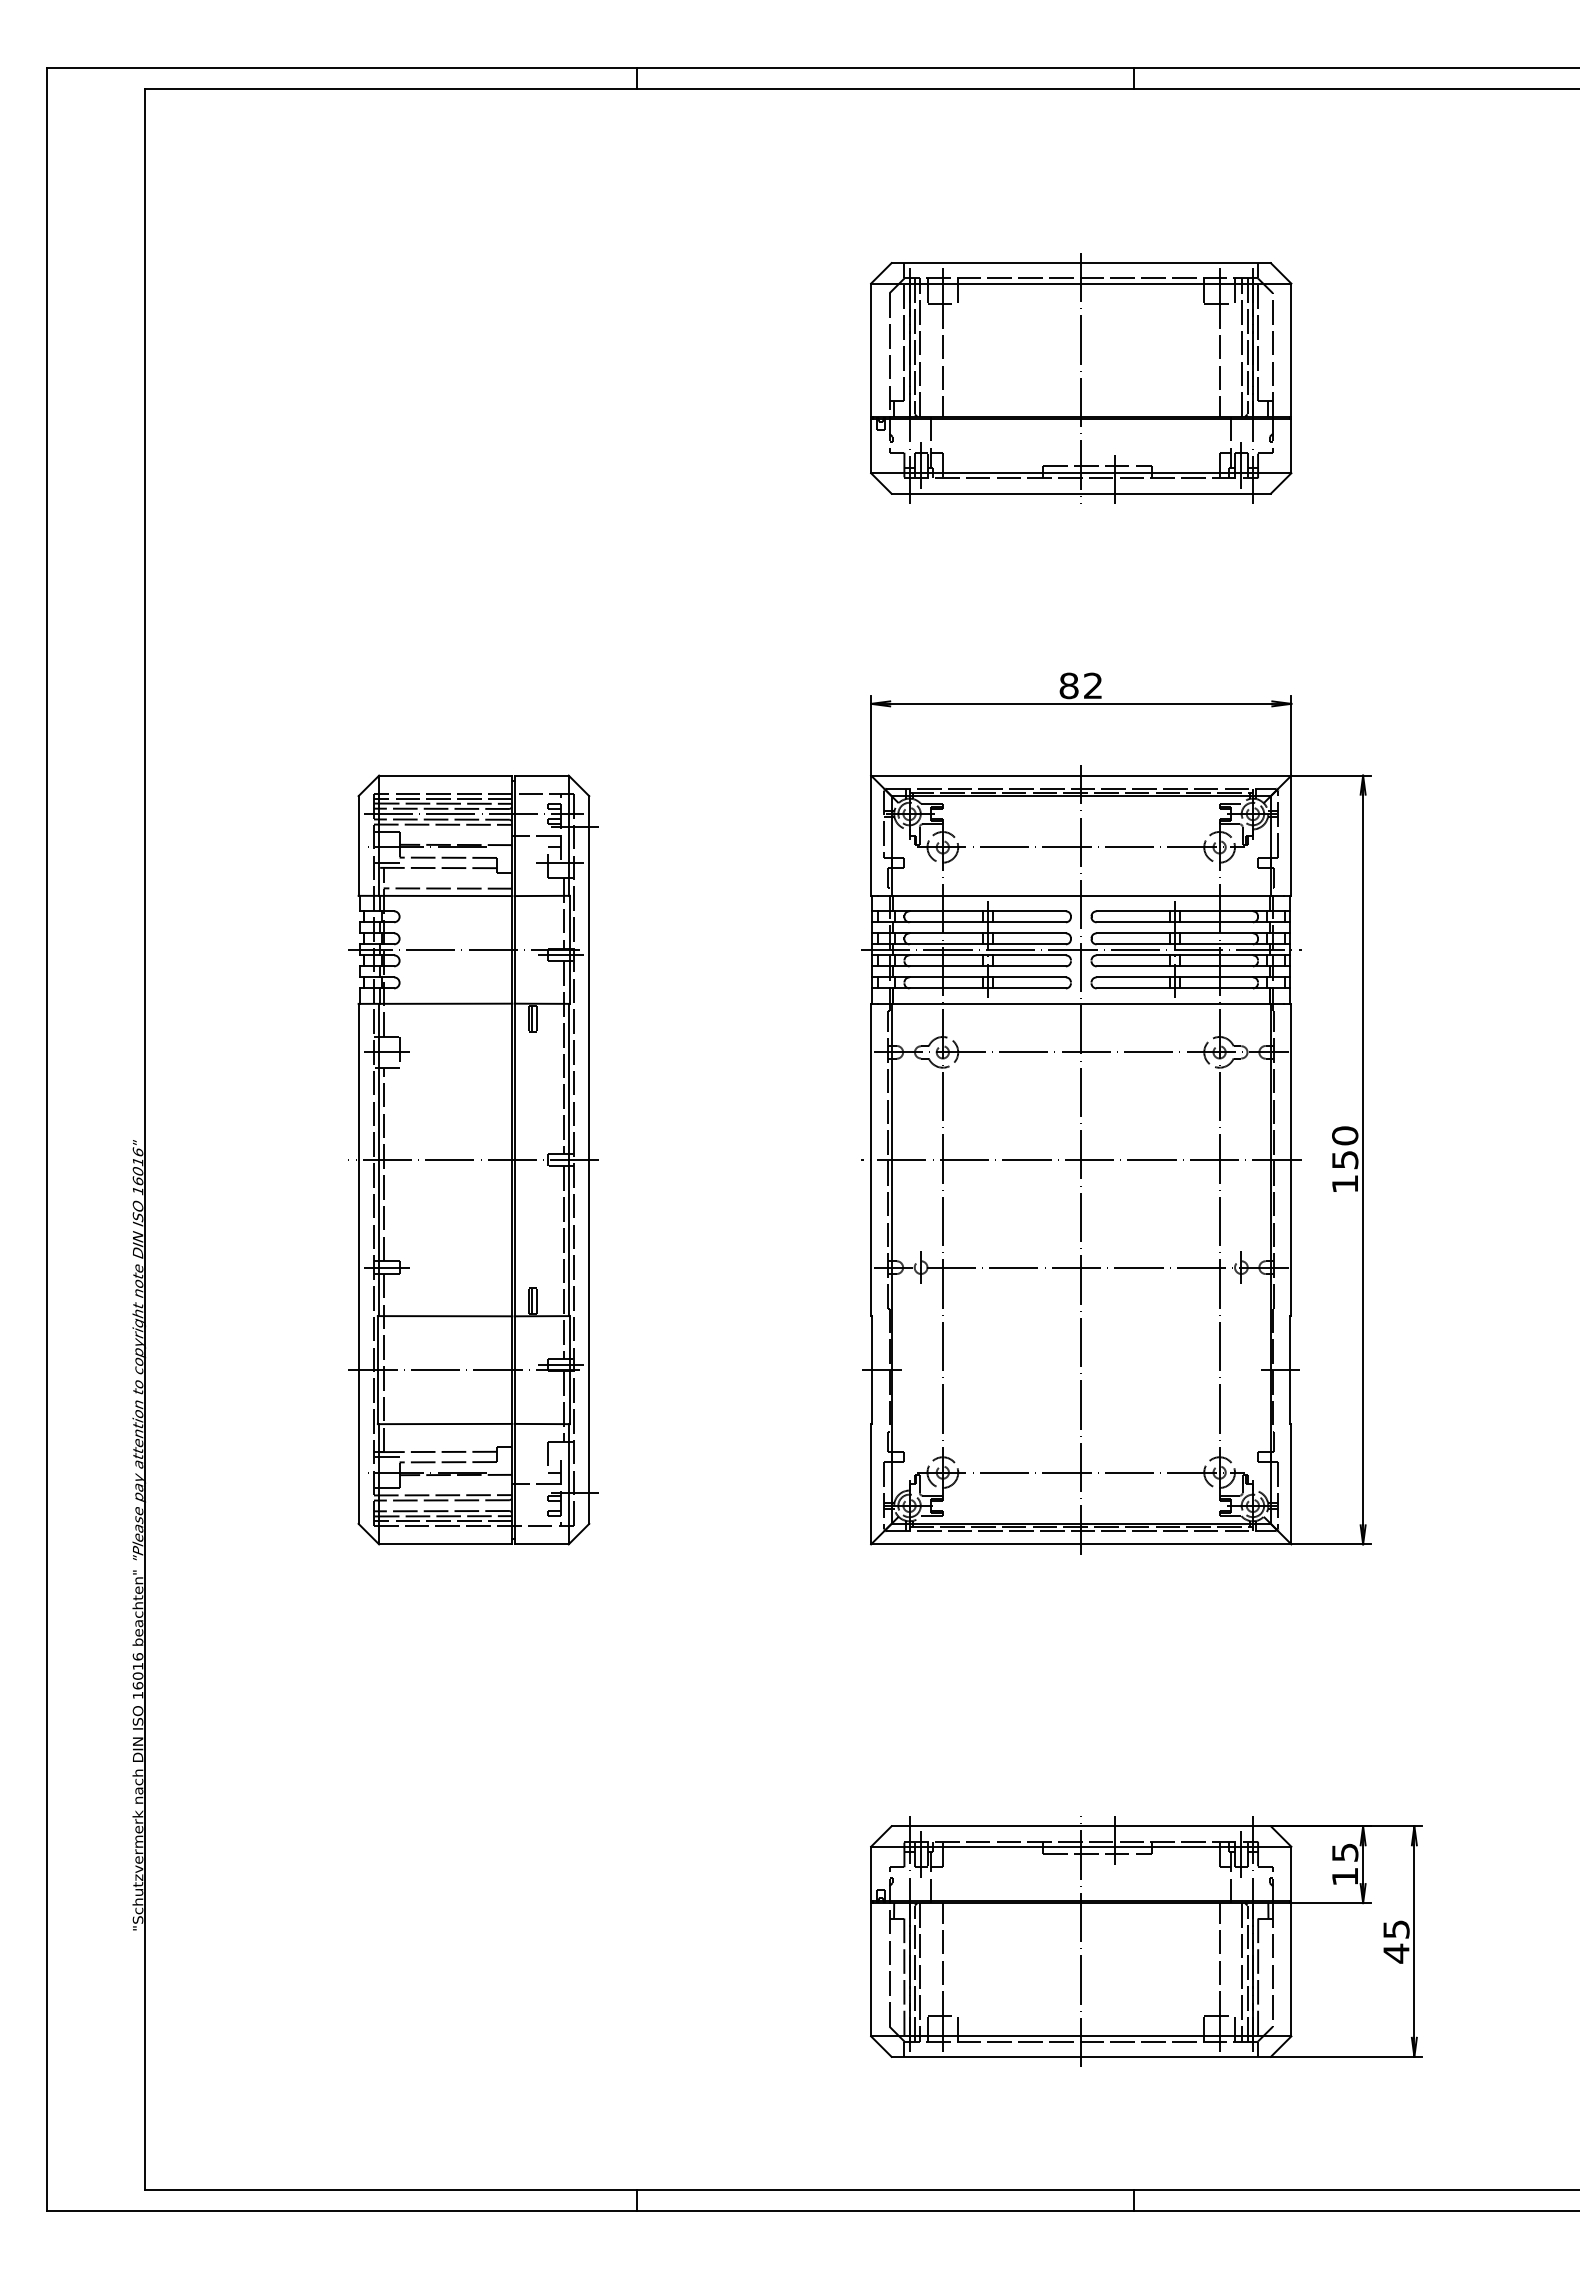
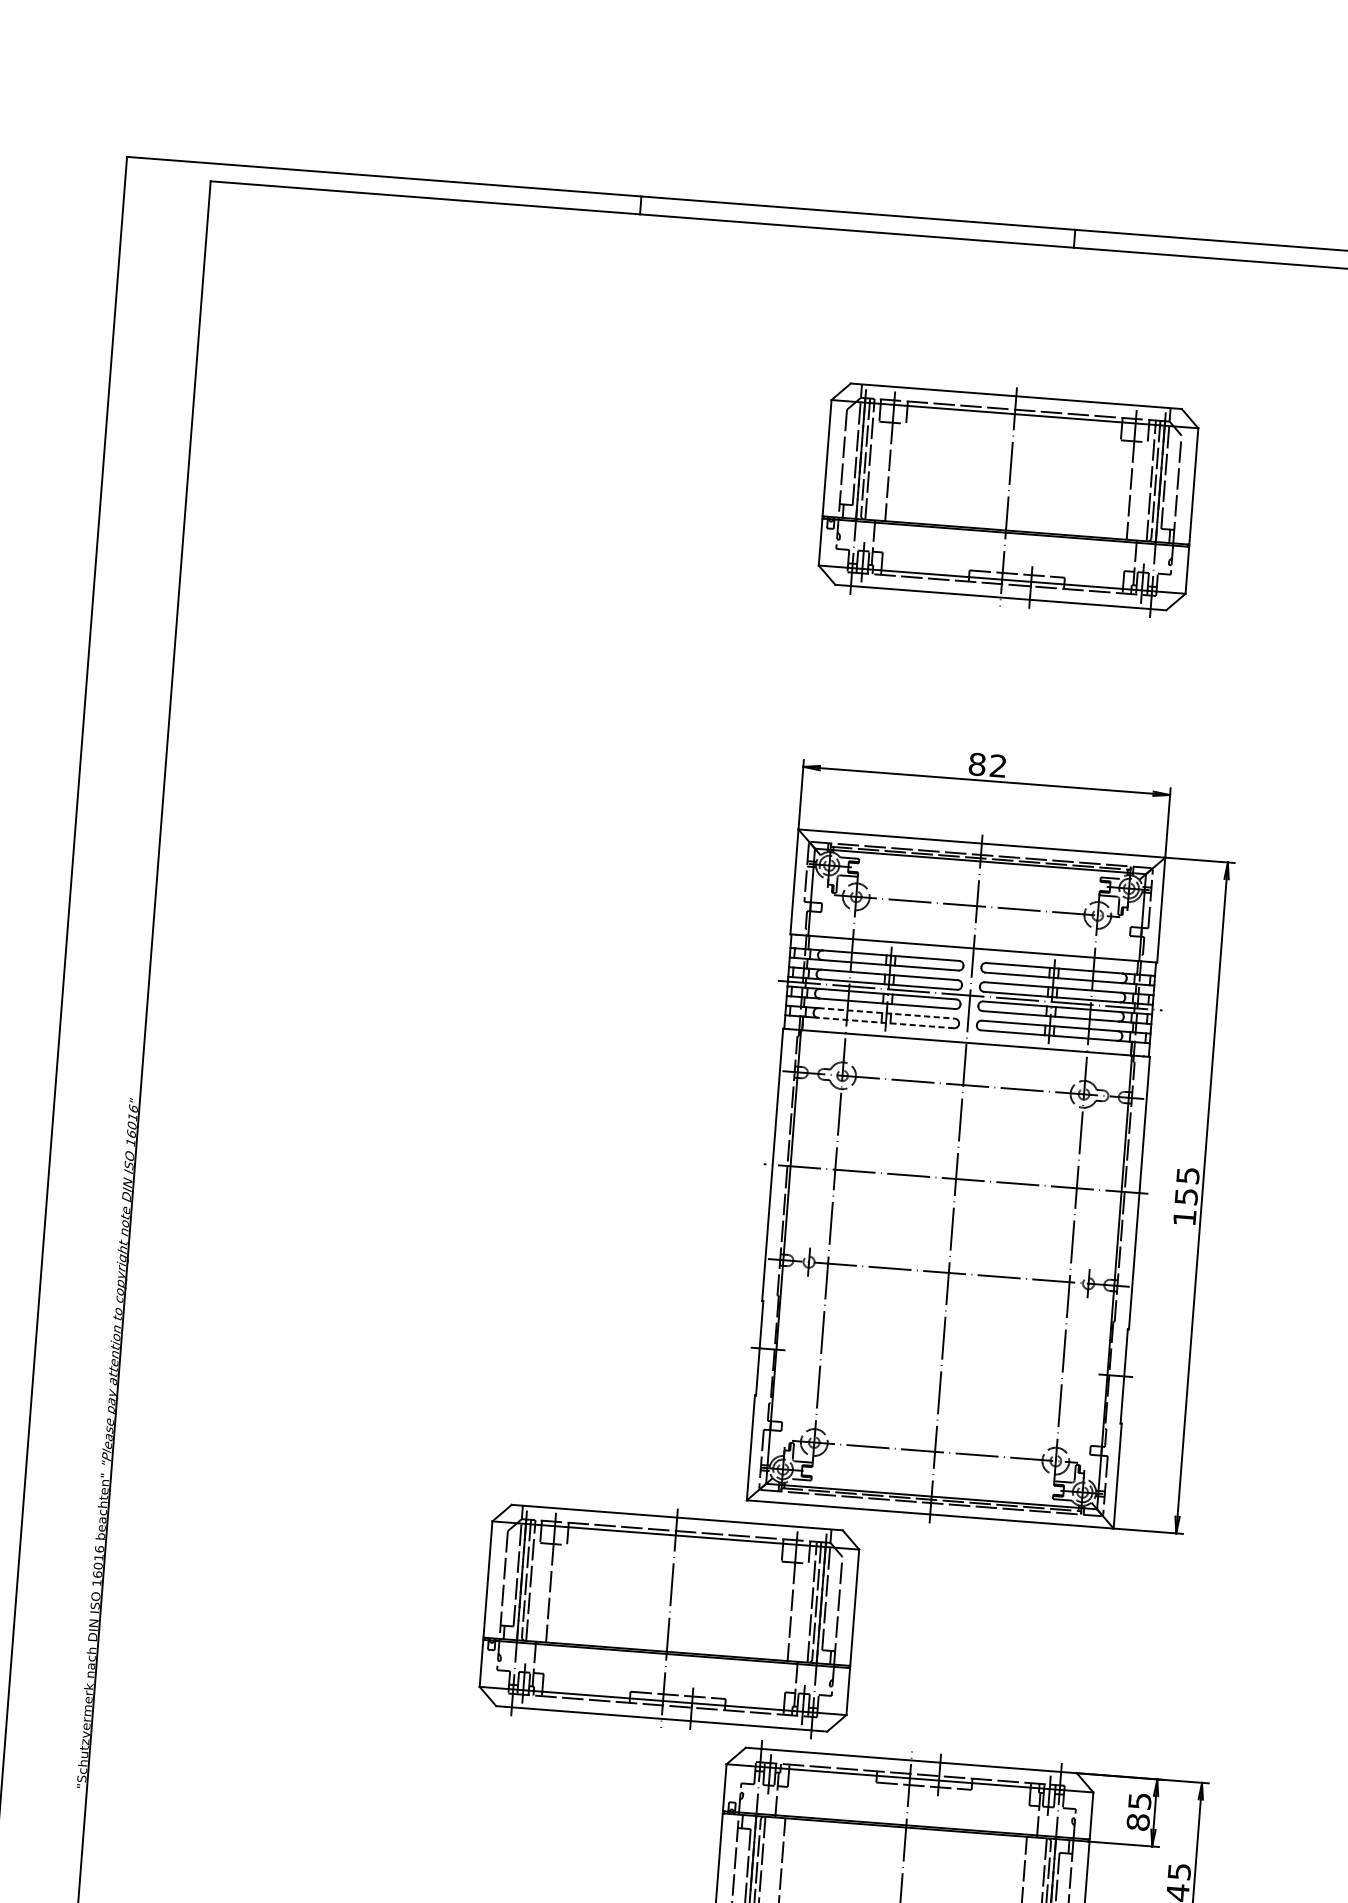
line: (988, 977) -> (887, 1013), solid -> dashed
line: (987, 988) -> (885, 1023), solid -> dashed
text: (1345, 1135) -> (1188, 1175), 150 -> 155
part: (473, 1159) -> (425, 1137), removed
part: (793, 1685) -> (669, 1618), added
text: (1345, 1876) -> (1138, 1822), 15 -> 85

